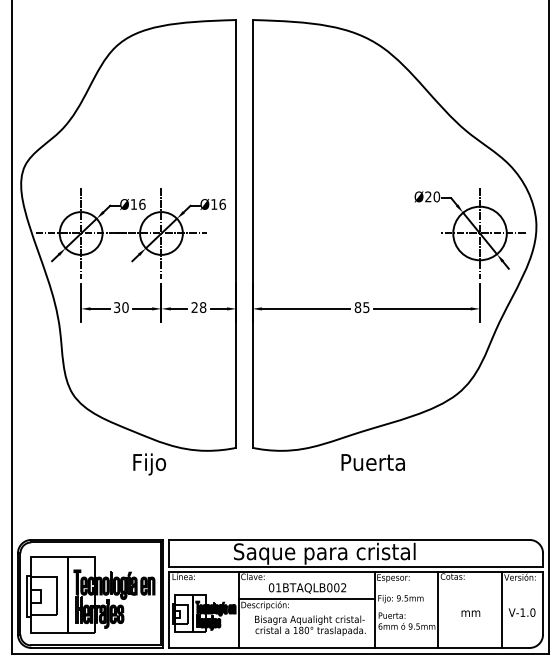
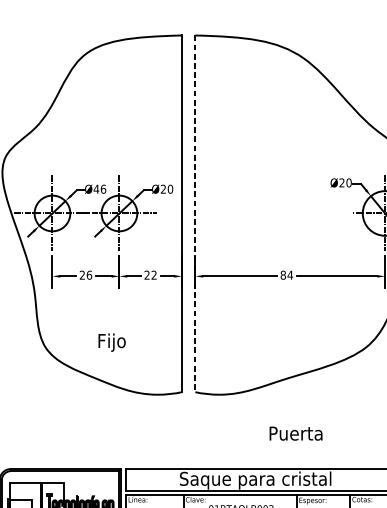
text: (133, 204) -> (96, 189), Ø16 -> Ø46
text: (218, 204) -> (166, 189), Ø16 -> Ø20
line: (252, 233) -> (195, 213), solid -> dashed
text: (121, 307) -> (86, 275), 30 -> 26
text: (203, 307) -> (154, 275), 28 -> 22
text: (365, 307) -> (289, 275), 85 -> 84
text: (372, 462) -> (295, 433), moved
text: (149, 464) -> (111, 342), moved

